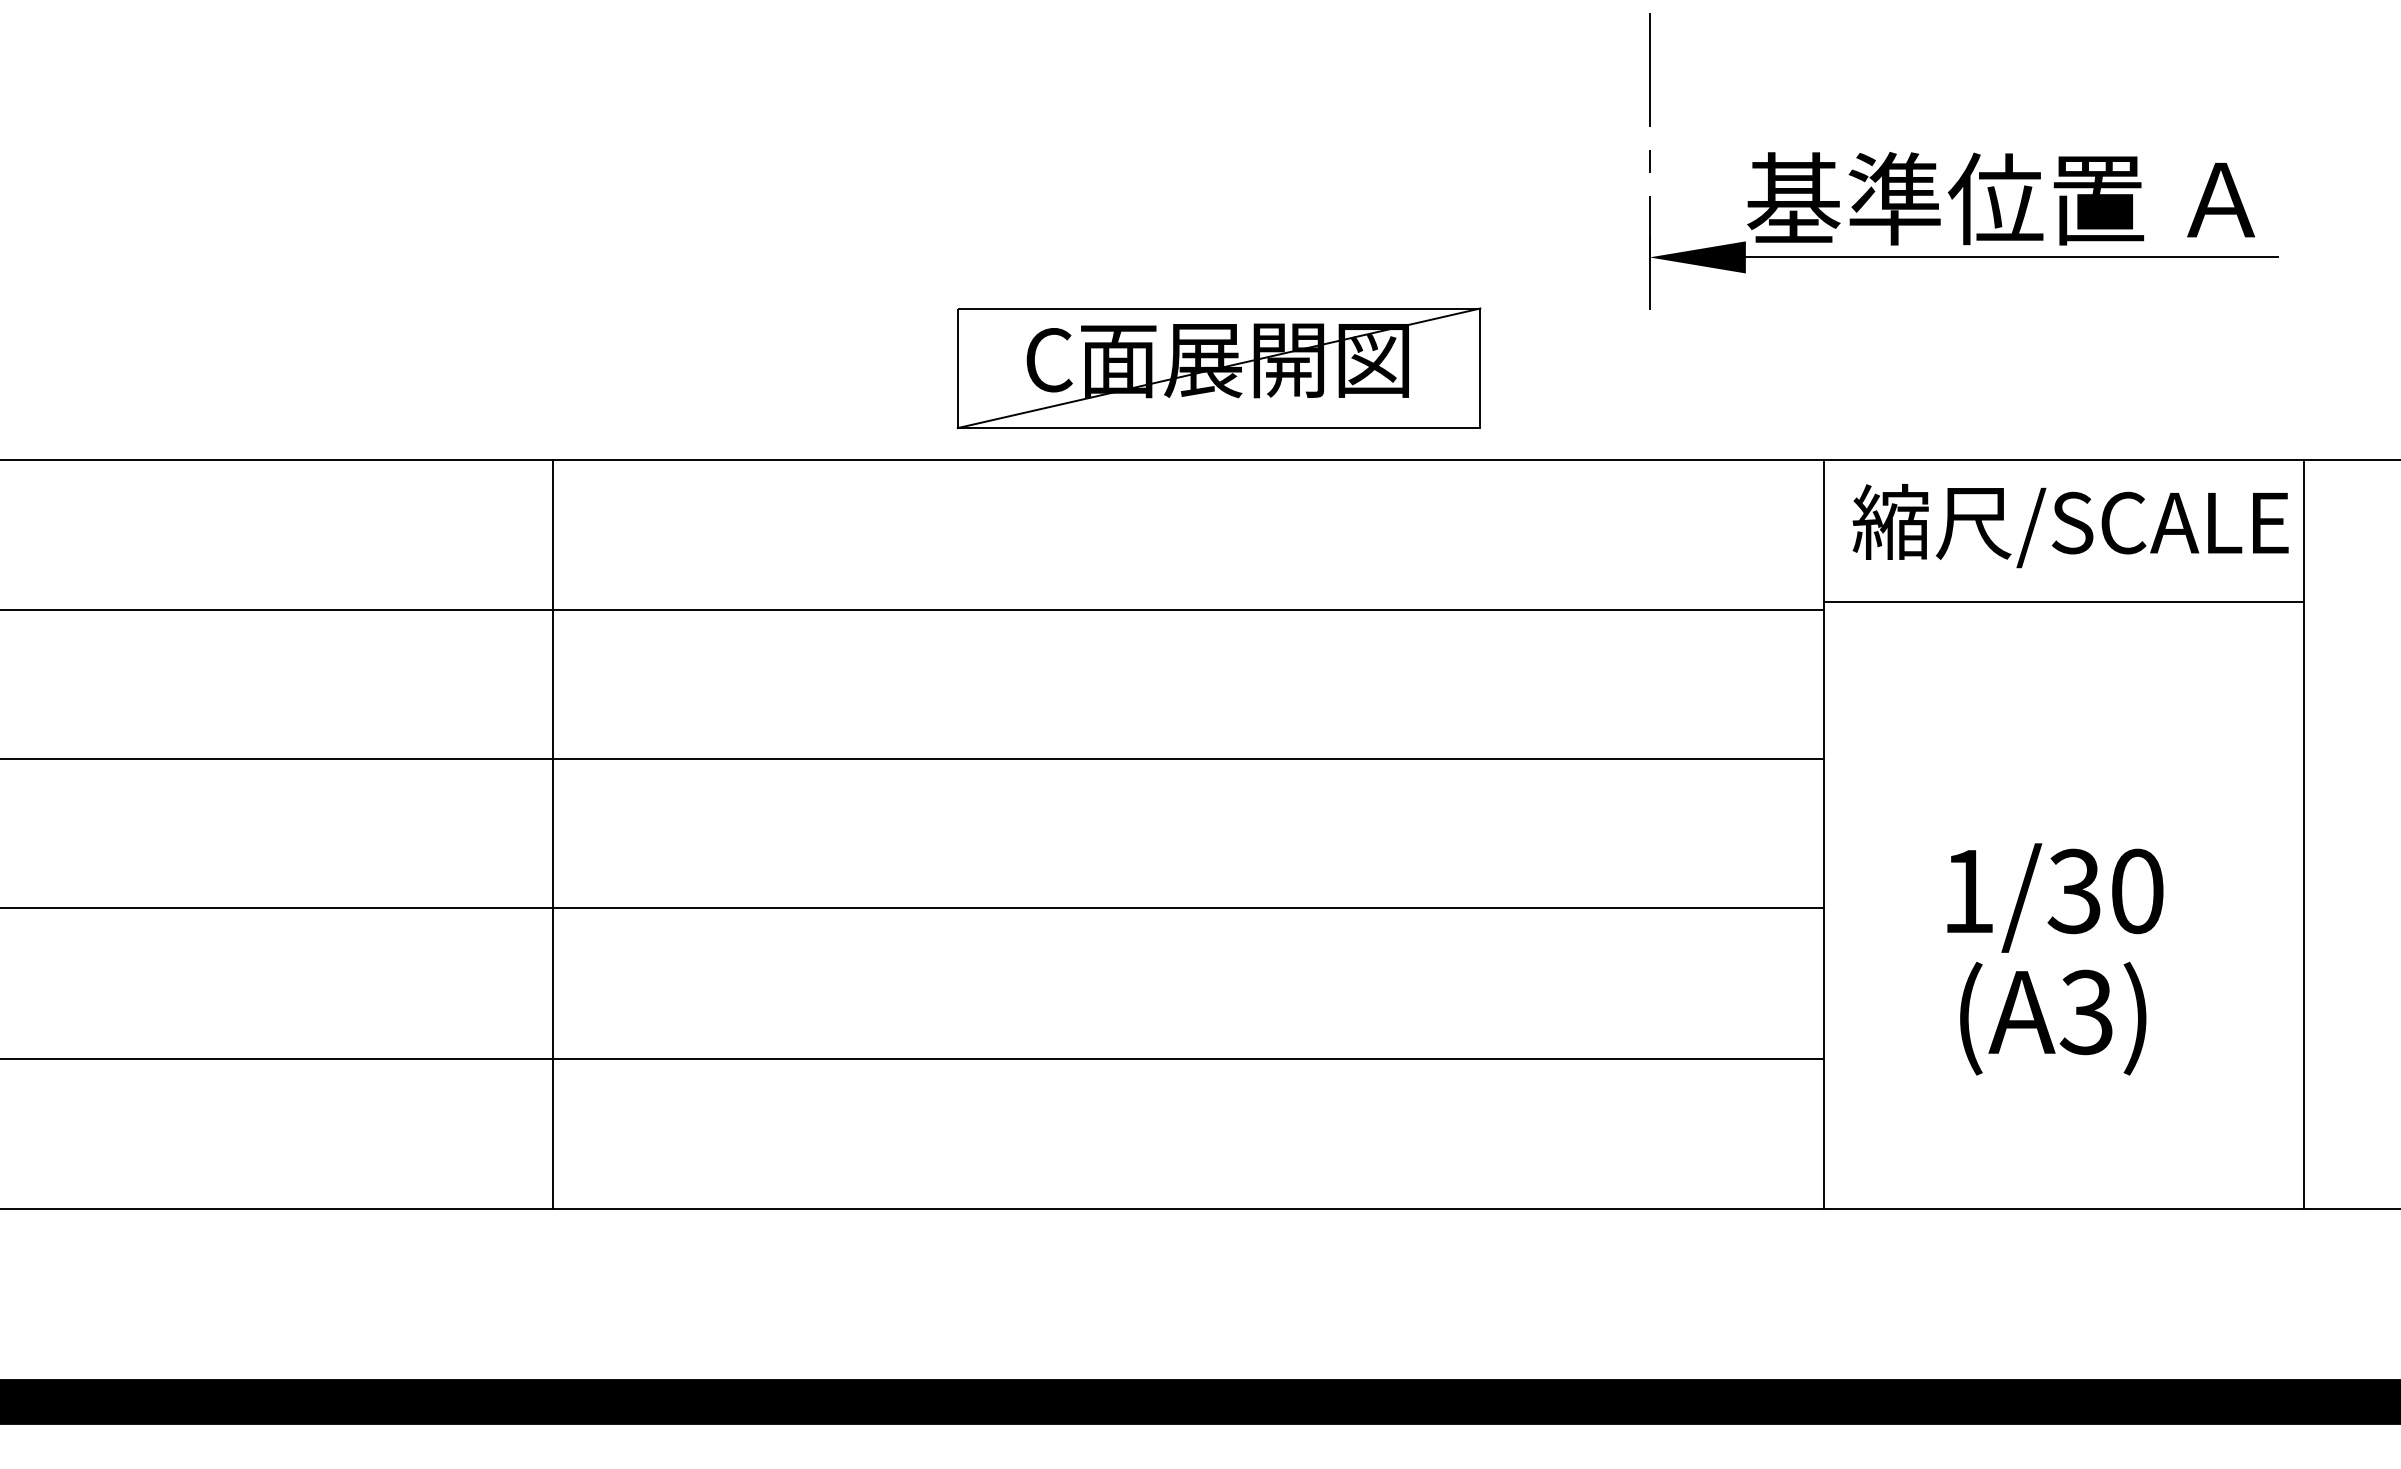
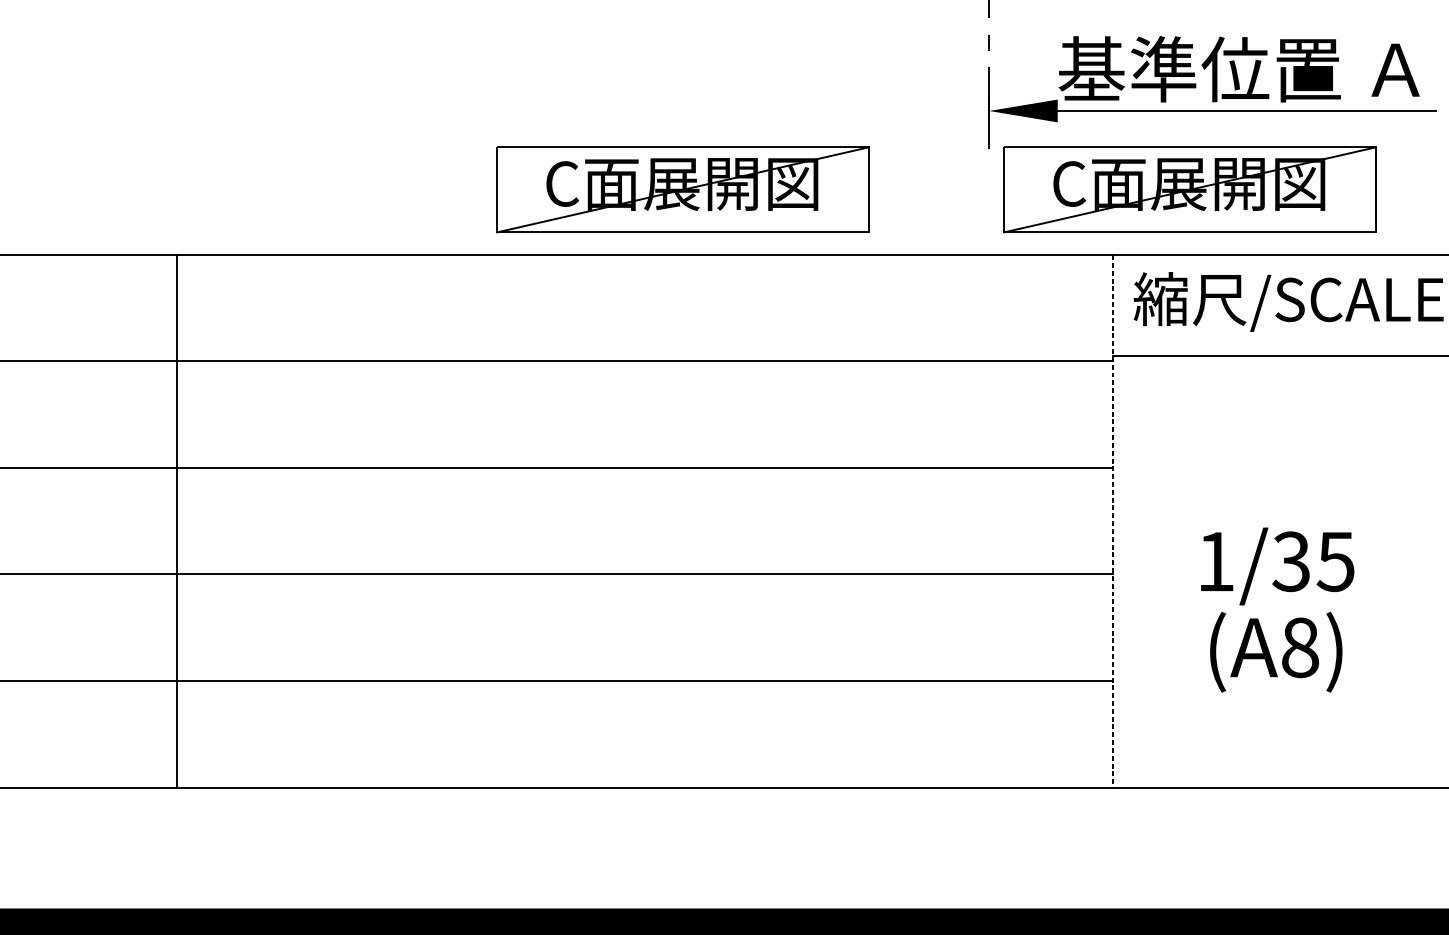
part: (1931, 368) -> (1189, 189), added
line: (552, 834) -> (177, 521), moved
line: (1823, 835) -> (1112, 521), solid -> dashed
text: (2136, 891) -> (1335, 561), 1/30 -> 1/35
text: (2086, 1012) -> (1299, 647), (A3) -> (A8)

